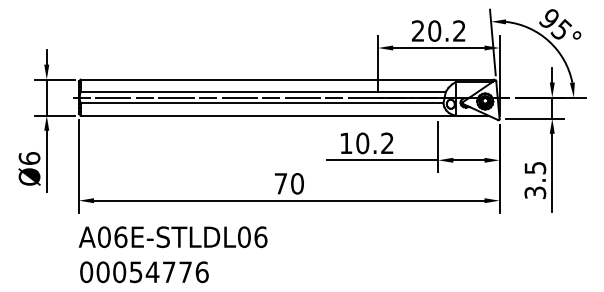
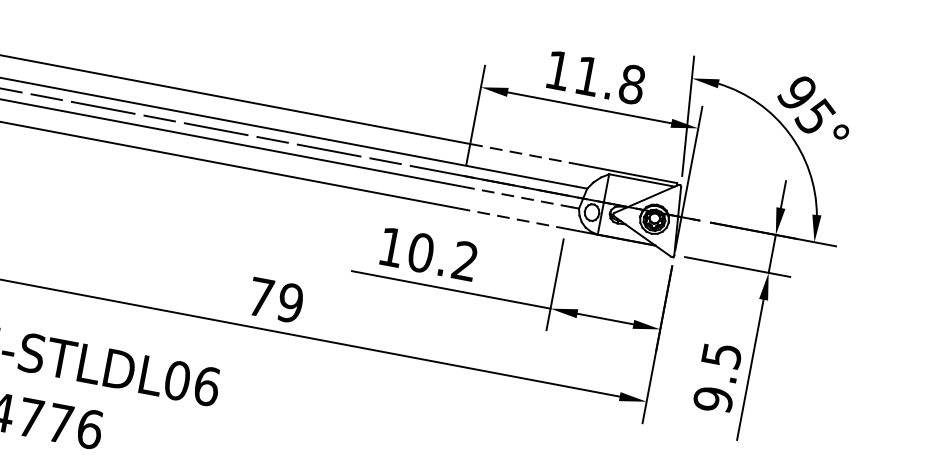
text: (438, 30) -> (594, 76), 20.2 -> 11.8
line: (408, 79) -> (524, 153), solid -> dashed
line: (408, 103) -> (516, 196), solid -> dashed
line: (408, 115) -> (512, 218), solid -> dashed
text: (297, 183) -> (290, 302), 70 -> 79
text: (535, 192) -> (713, 399), 3.5 -> 9.5

